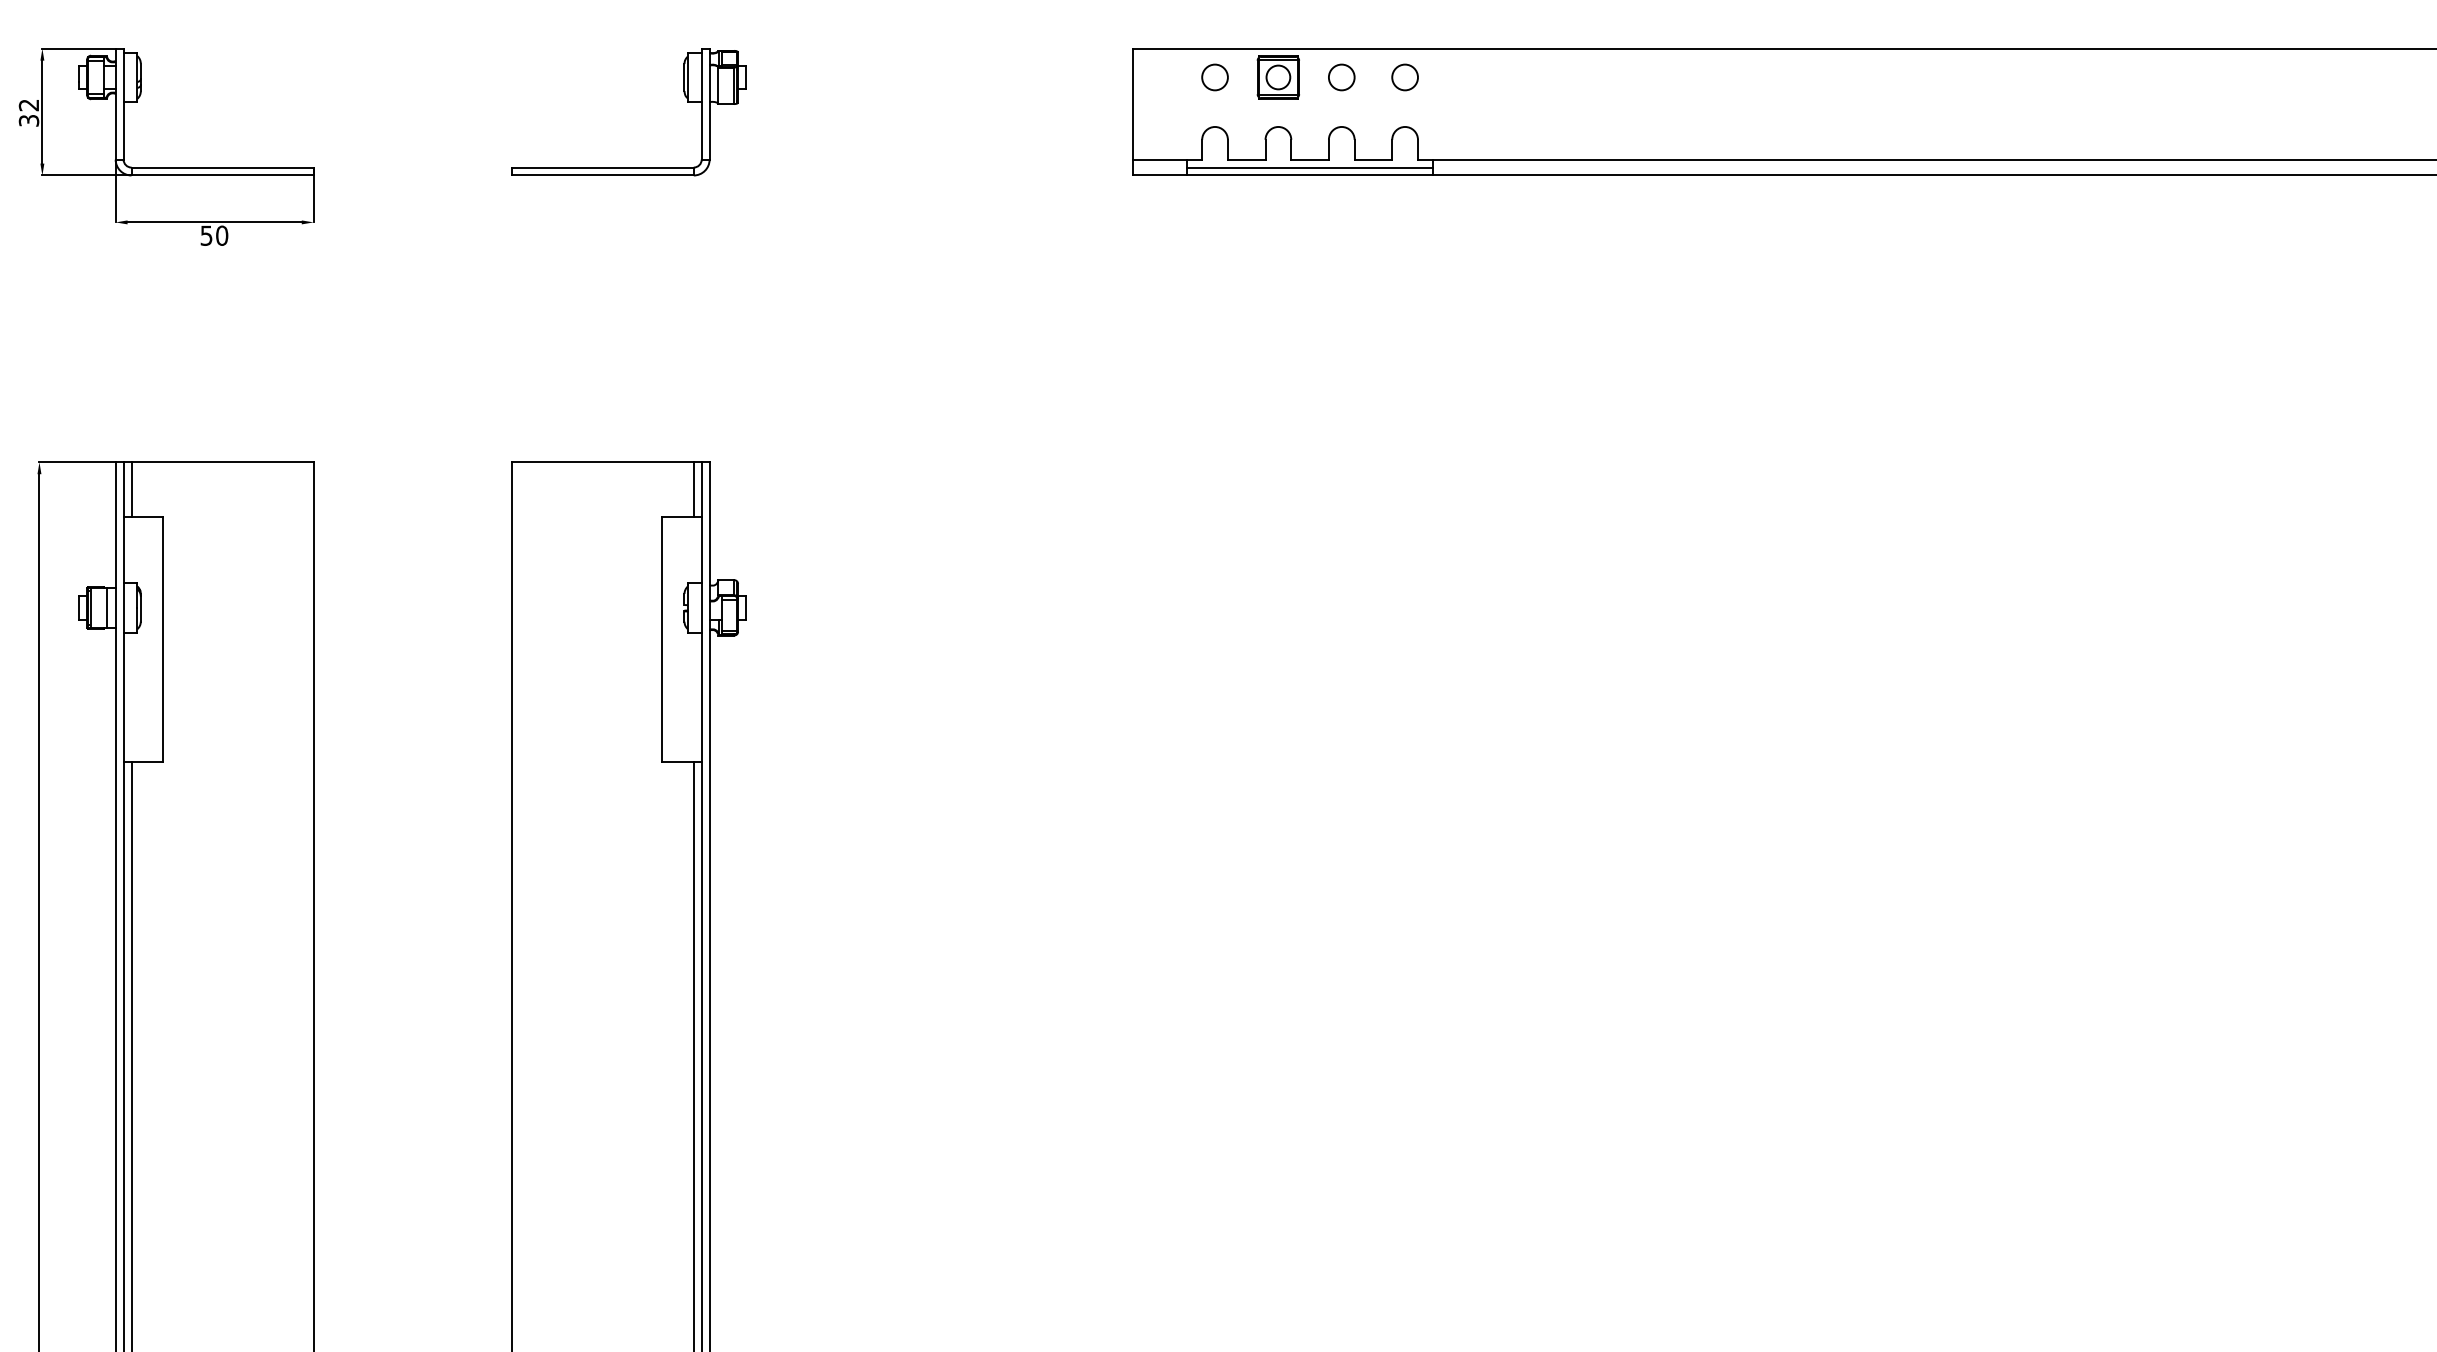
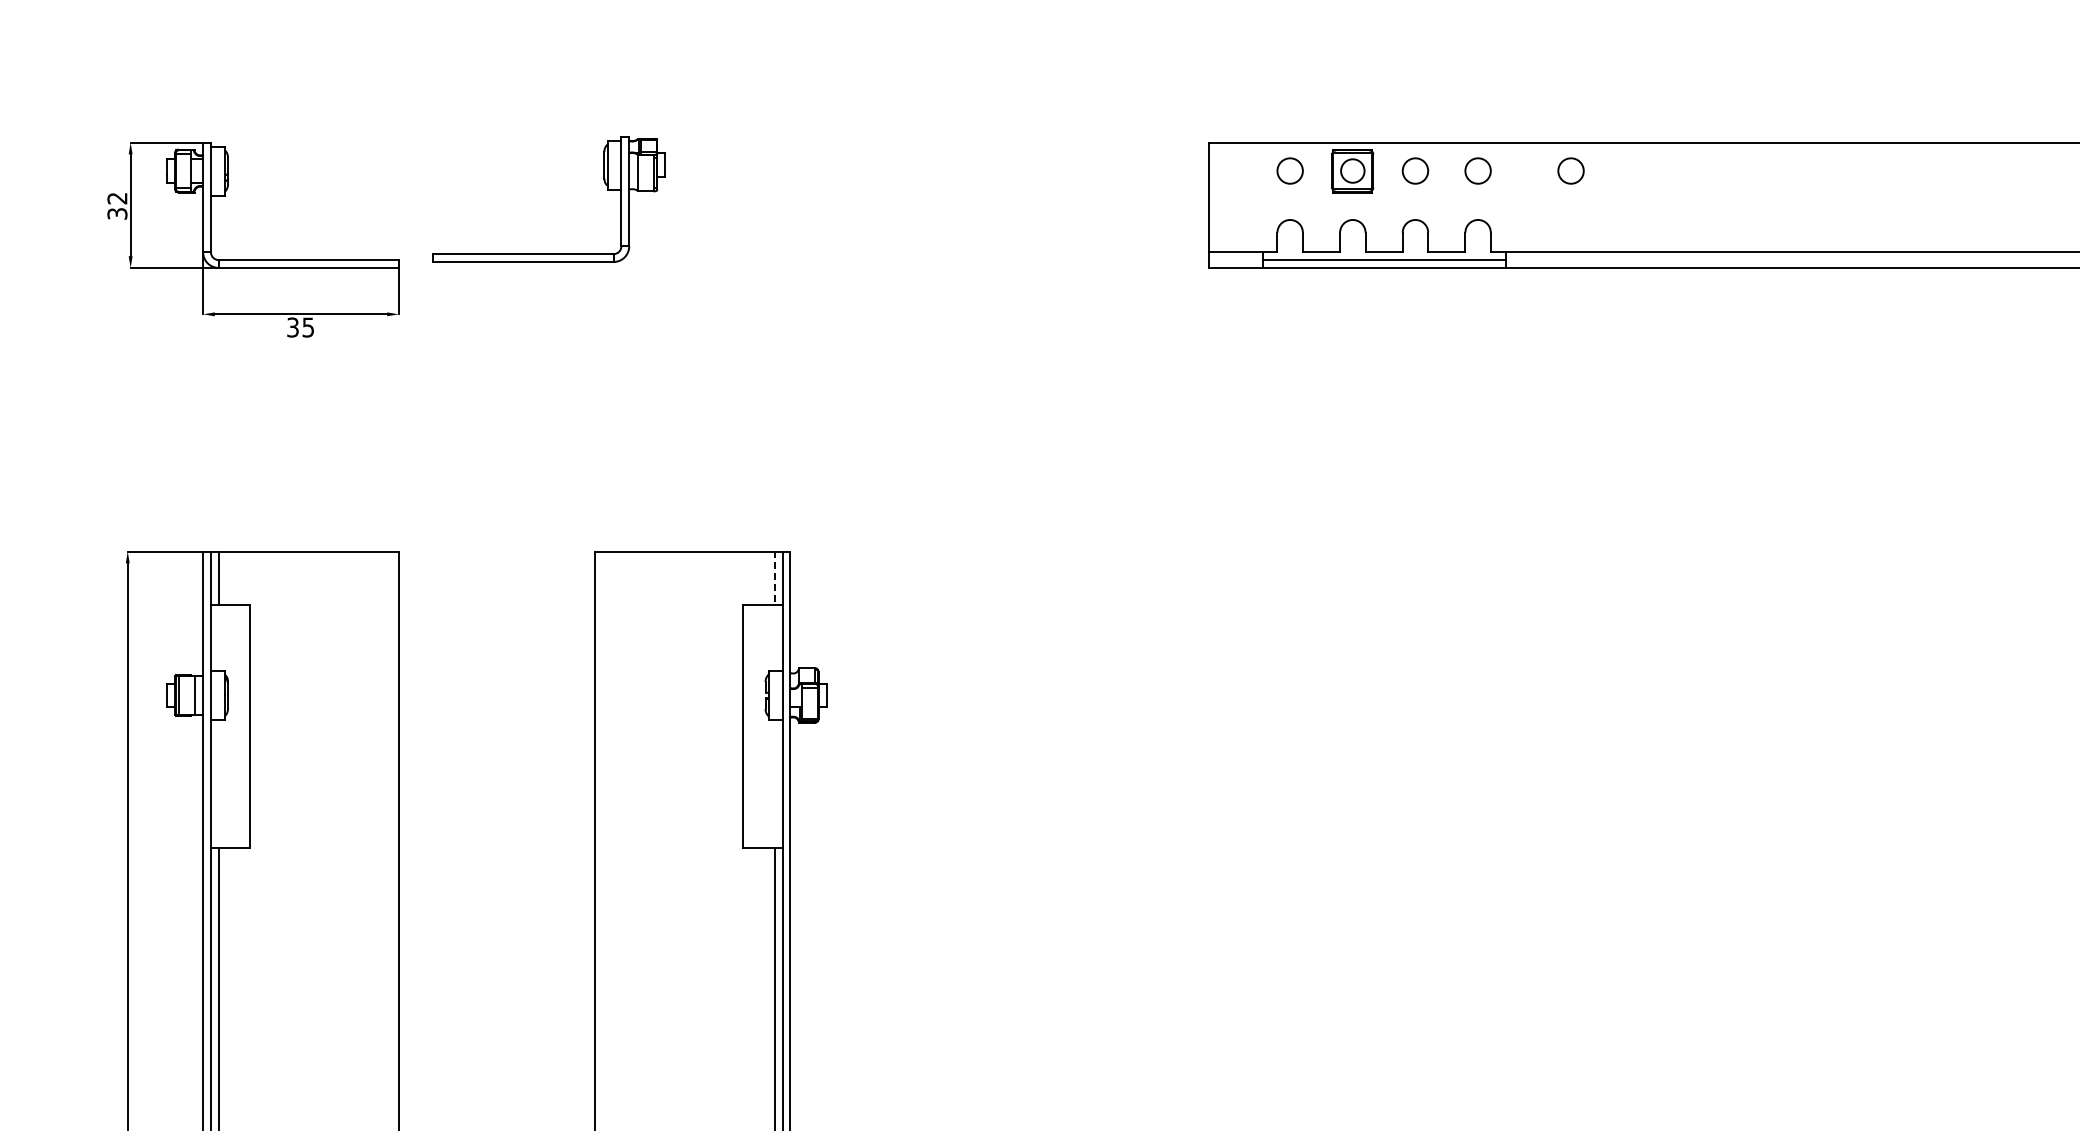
circle: (1498, 77) -> (1570, 171), added
part: (628, 167) -> (549, 254), moved
text: (214, 235) -> (300, 327), 50 -> 35
line: (693, 490) -> (774, 579), solid -> dashed

